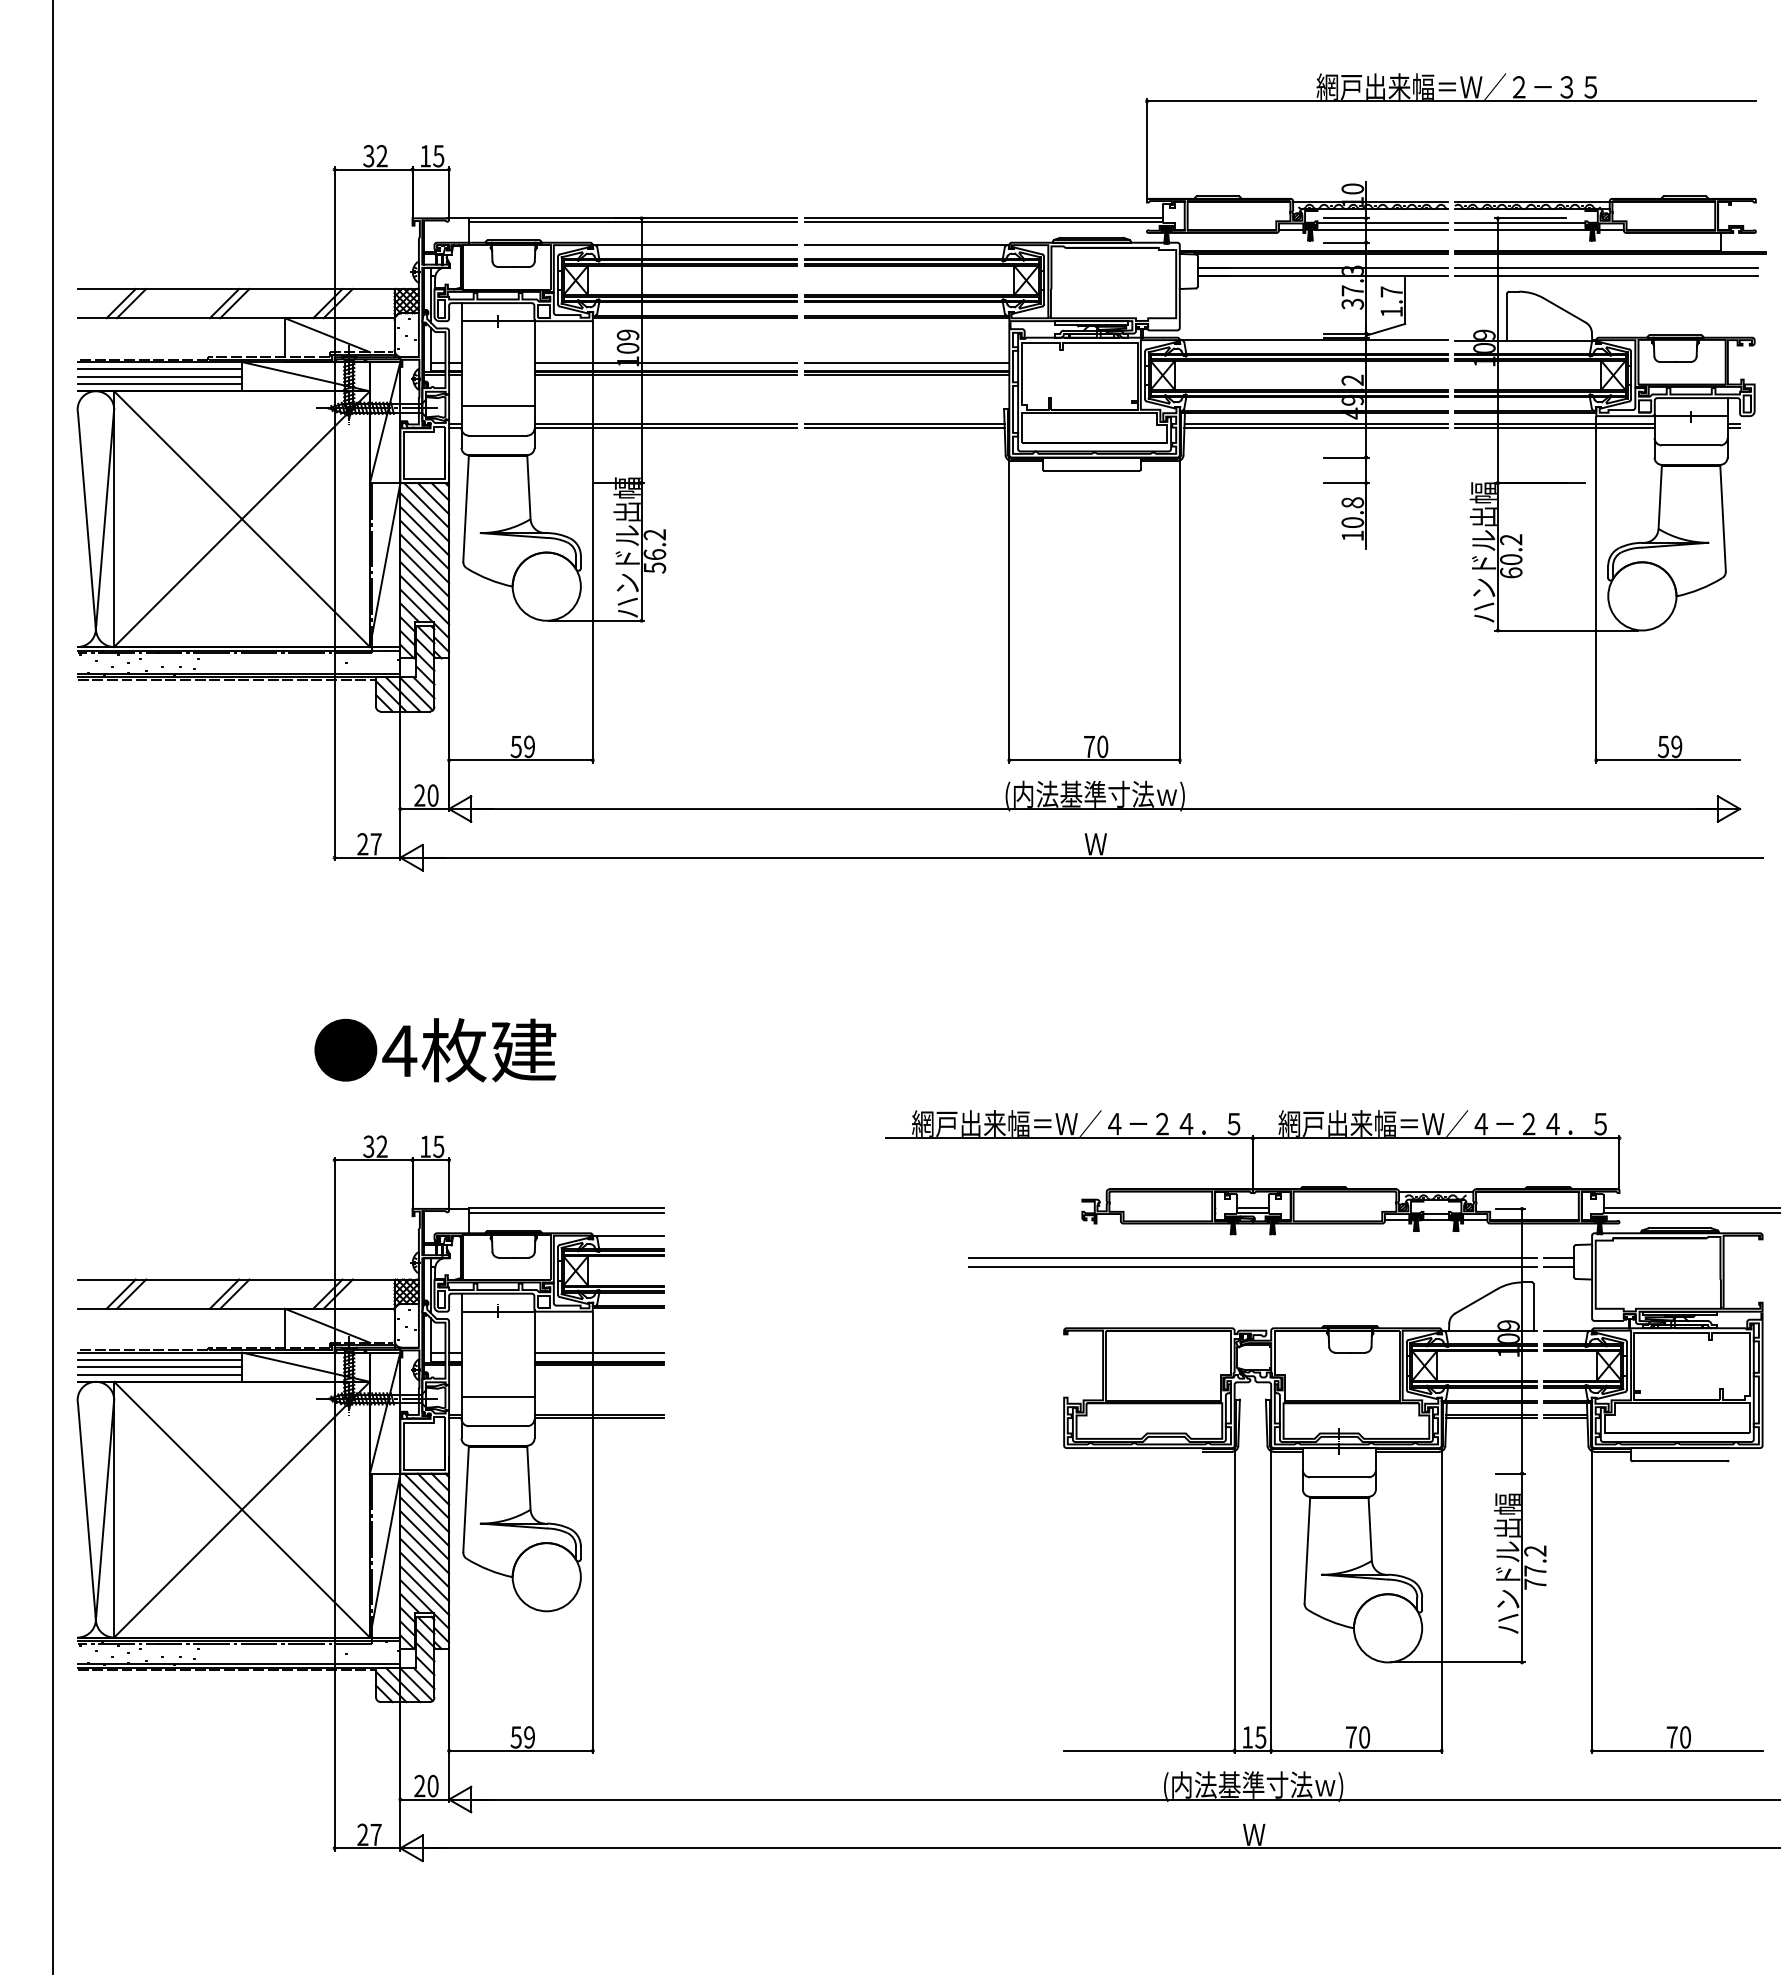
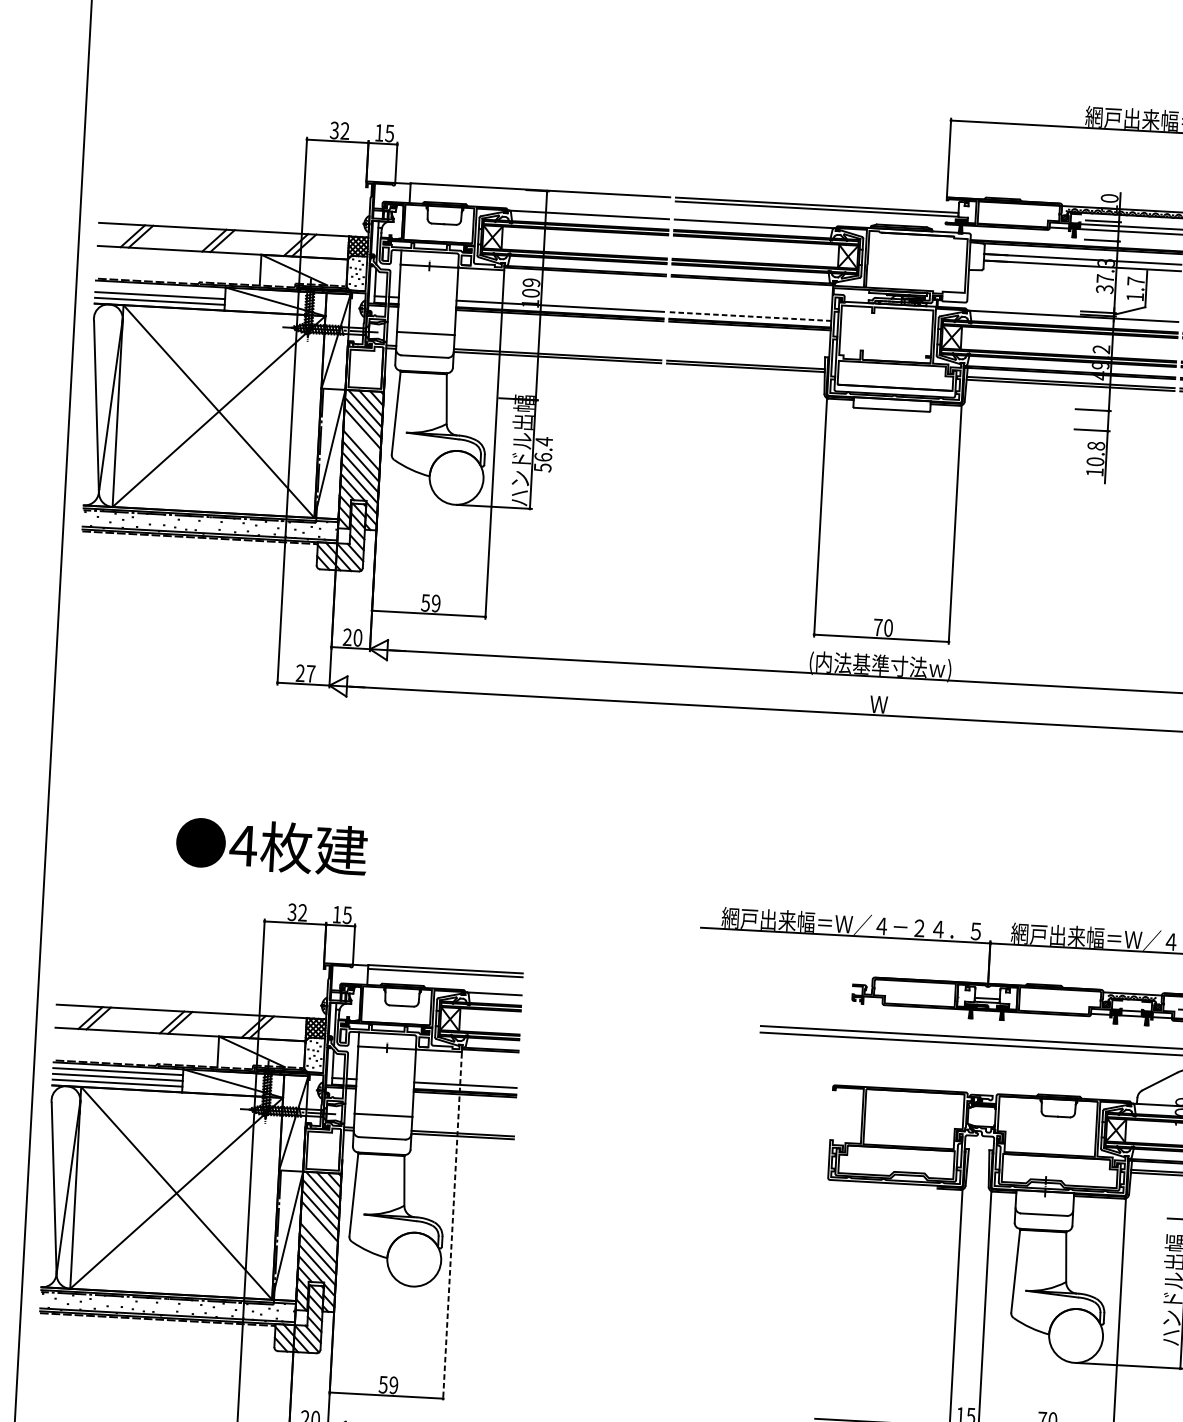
line: (632, 222) -> (539, 194), removed
line: (907, 362) -> (750, 316), solid -> dashed
line: (159, 369) -> (160, 289), removed
text: (654, 534) -> (543, 441), 56.2 -> 56.4
line: (424, 544) -> (361, 439), removed
text: (435, 1050) -> (271, 846), moved
line: (592, 1533) -> (452, 1227), solid -> dashed
line: (424, 1549) -> (318, 1232), removed

